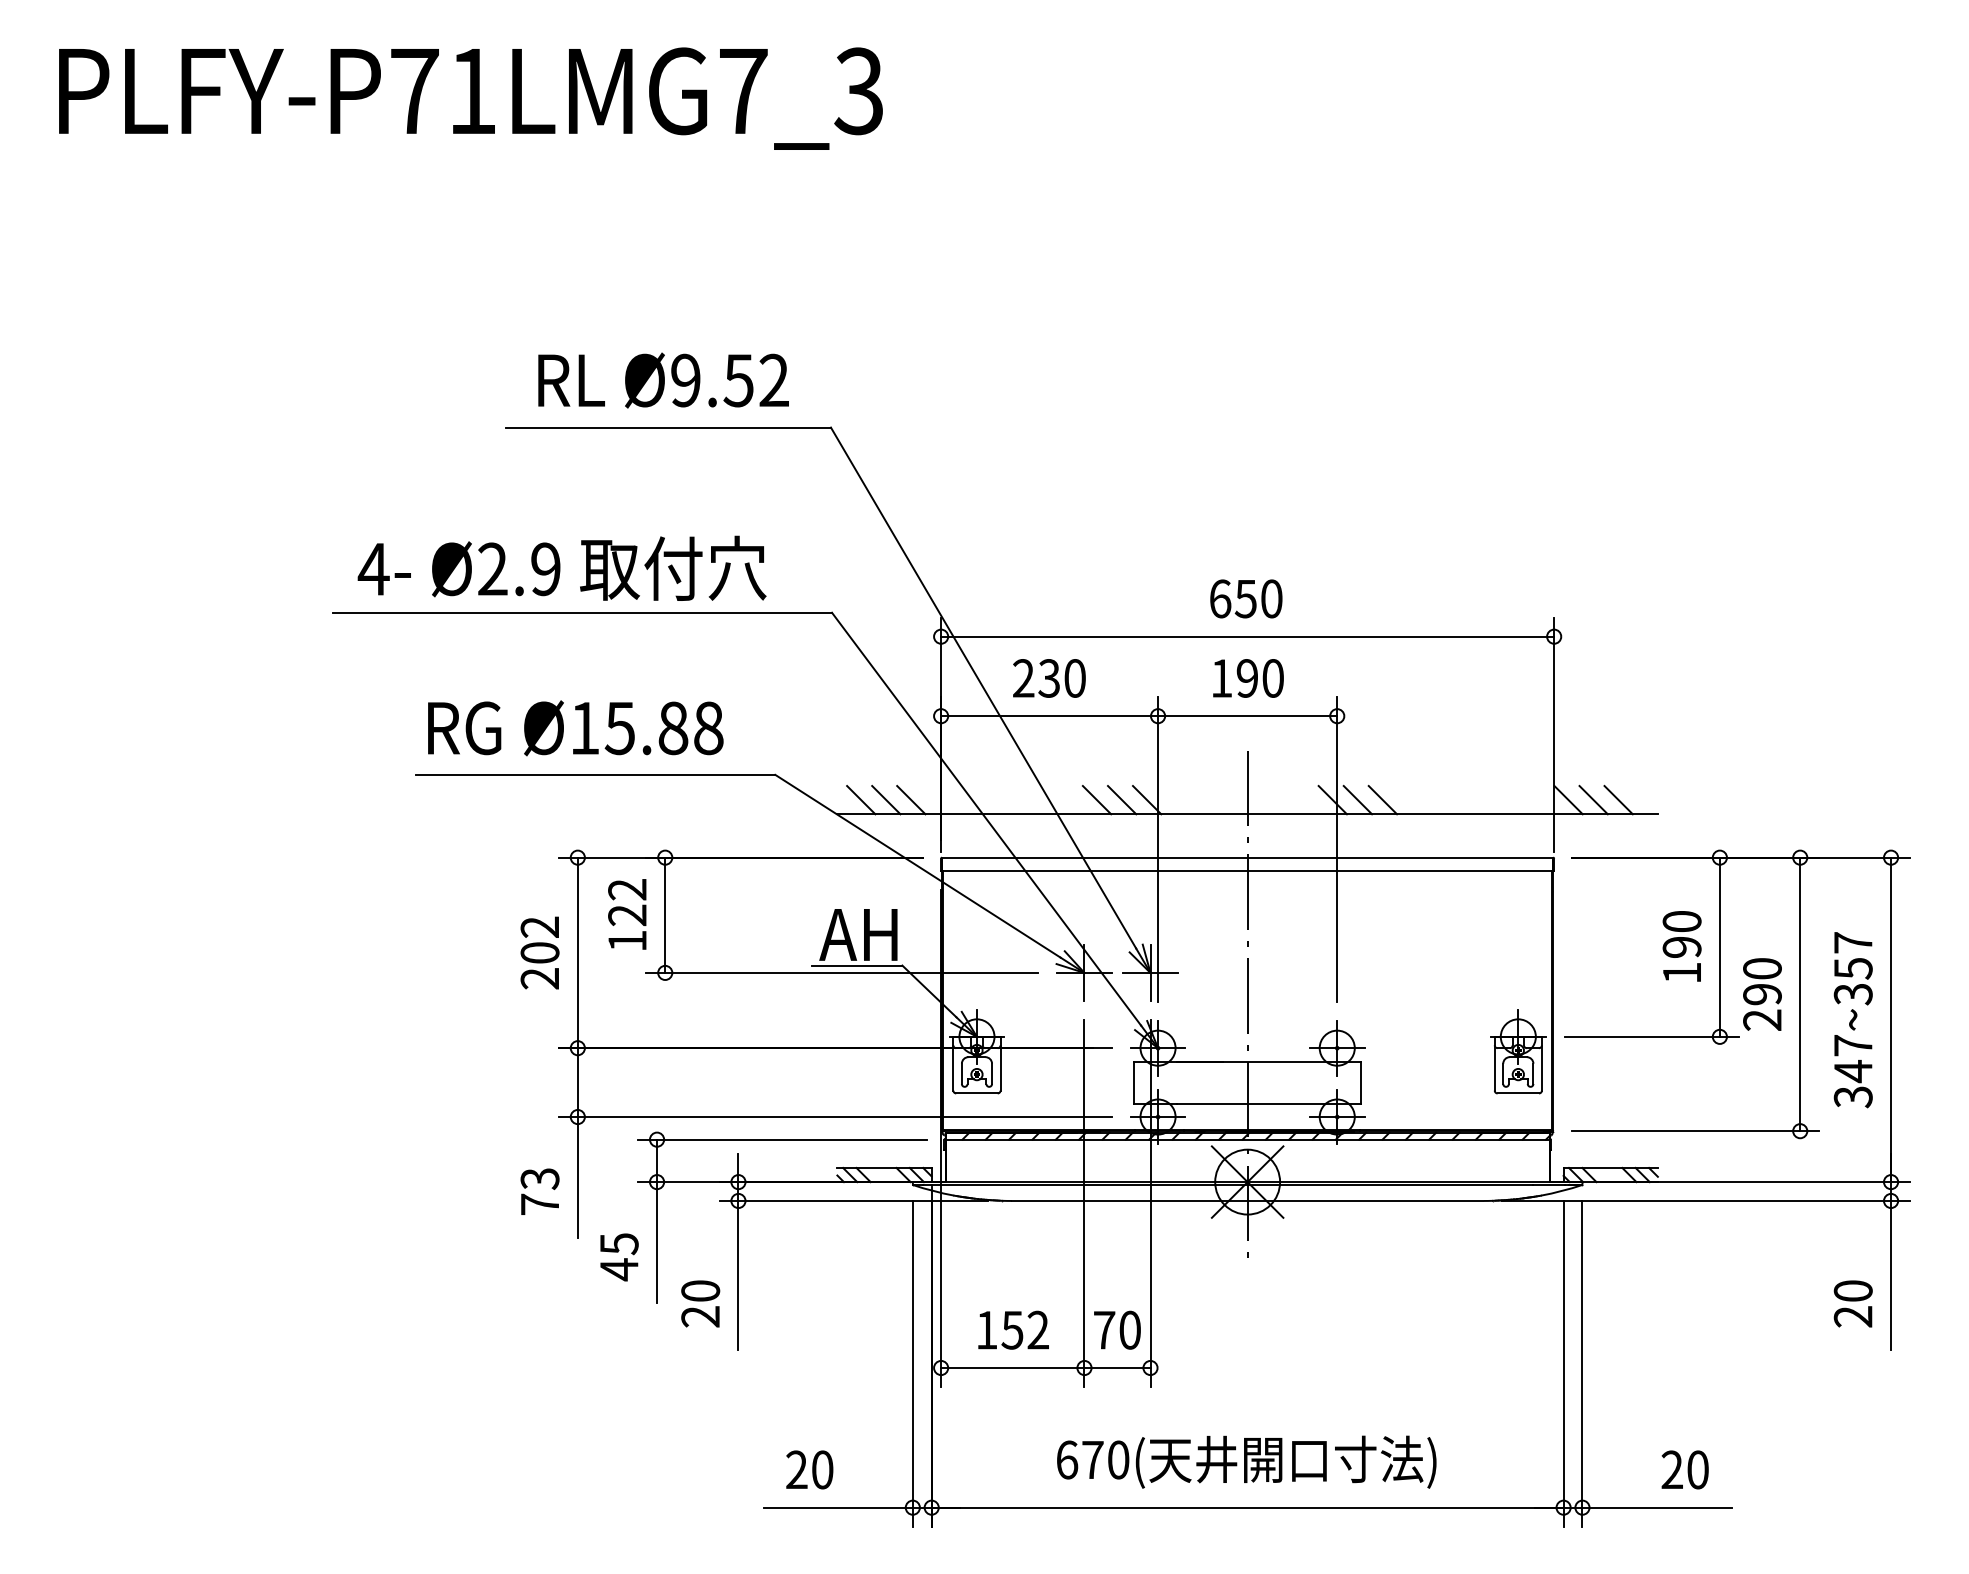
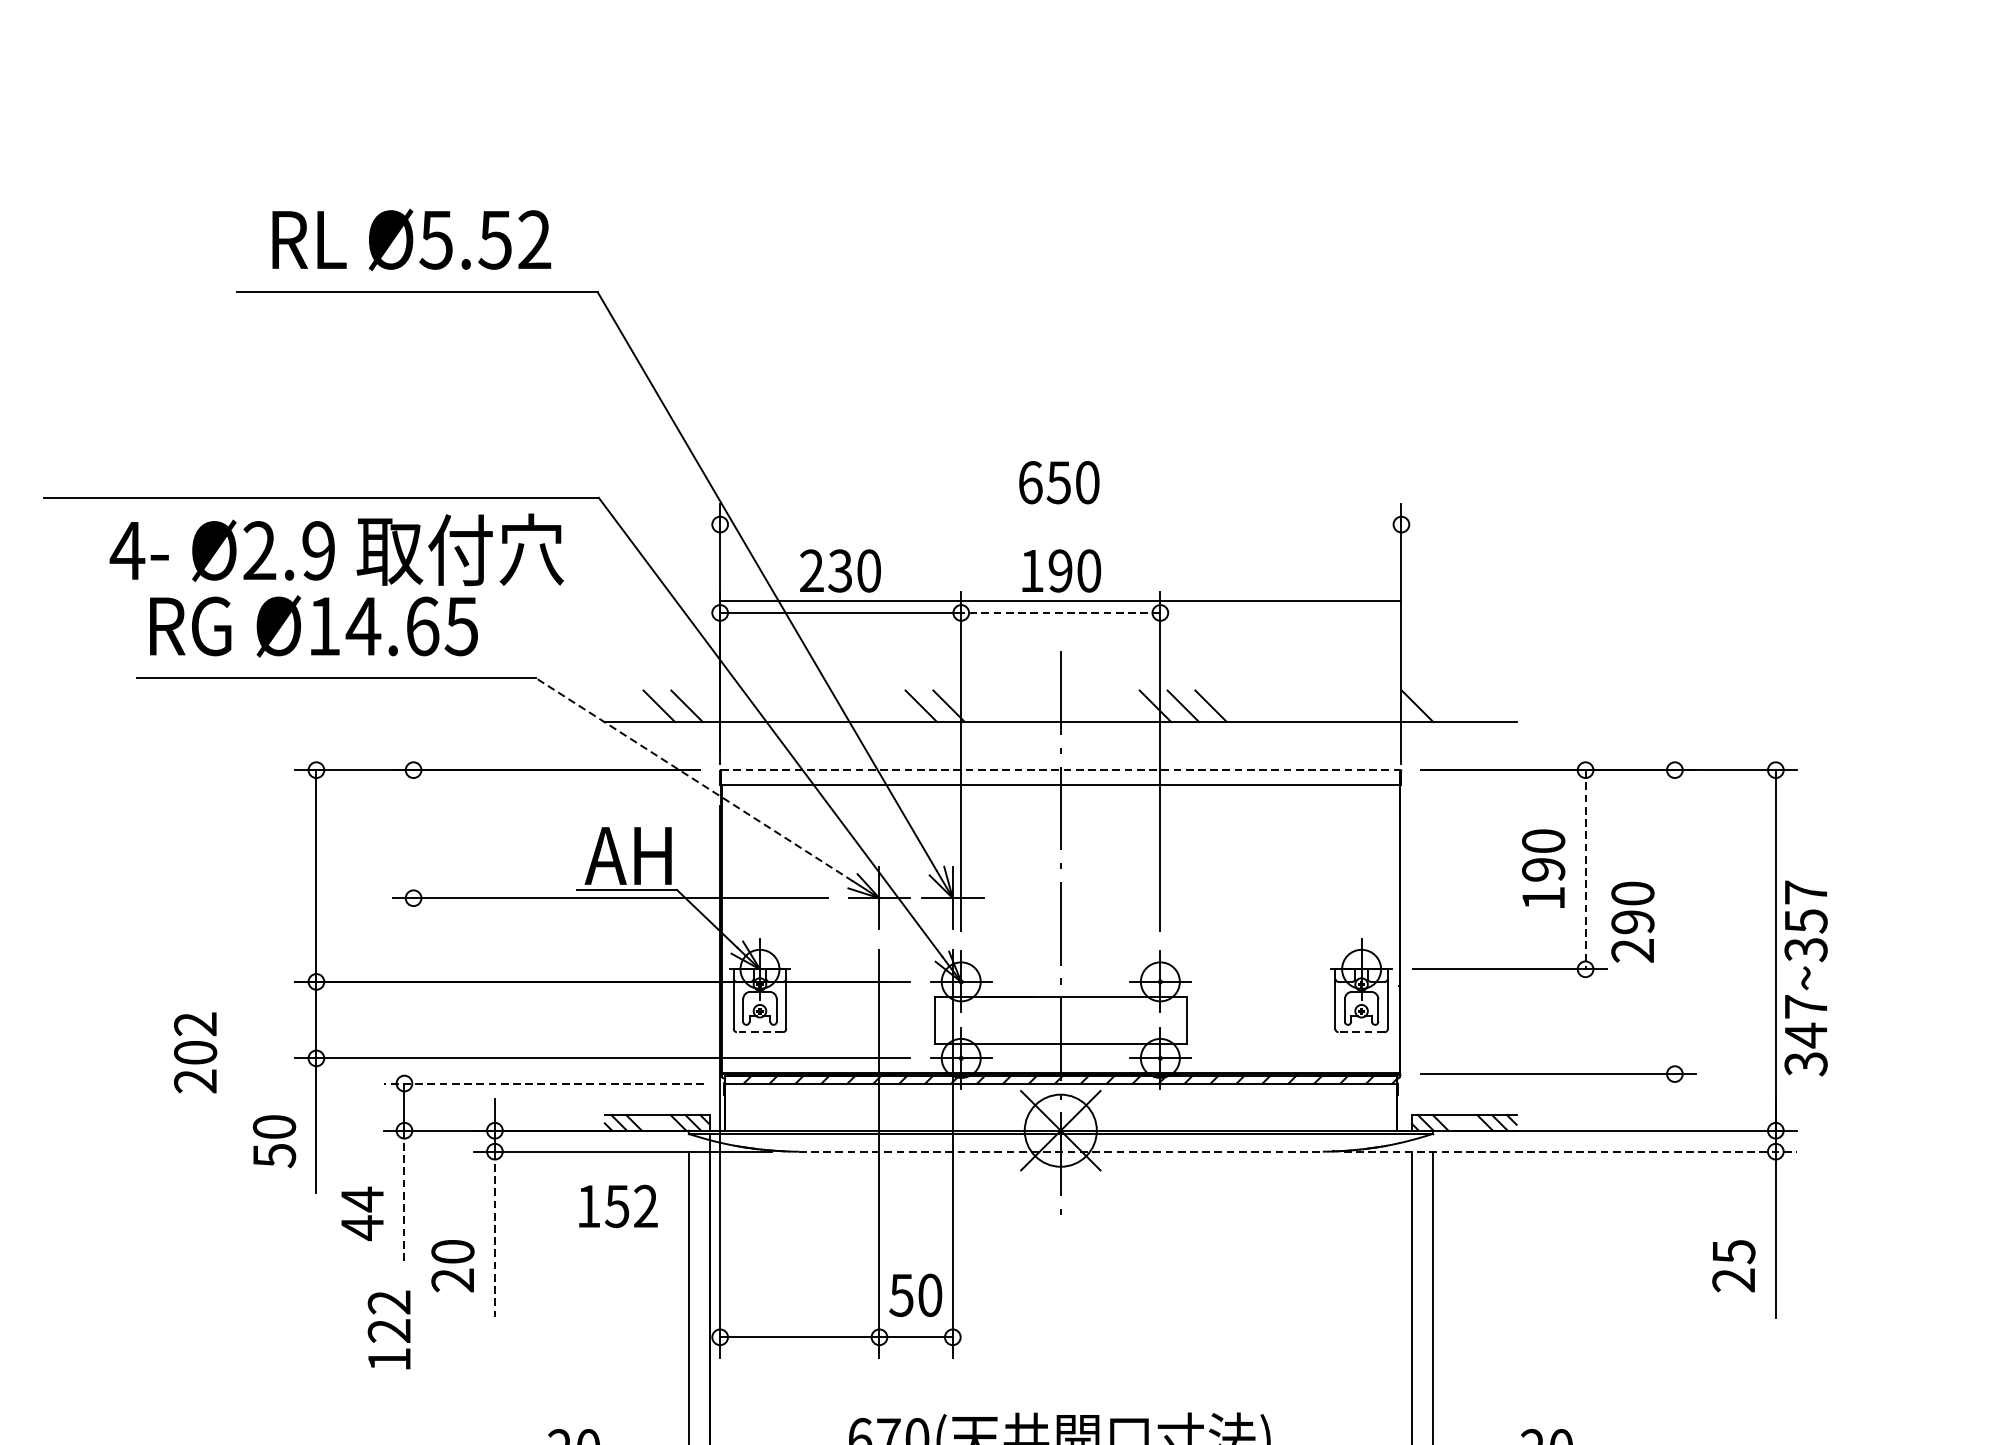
text: (685, 380) -> (436, 239), Ø9.52 -> Ø5.52
text: (561, 567) -> (336, 548), moved
line: (1247, 636) -> (1060, 601), moved
line: (1247, 716) -> (1060, 613), solid -> dashed
text: (663, 728) -> (411, 626), Ø15.88 -> Ø14.65
line: (861, 800) -> (631, 706), removed
line: (1096, 800) -> (892, 706), removed
line: (1593, 800) -> (1445, 706), removed
line: (1618, 800) -> (1472, 706), removed
line: (1247, 857) -> (1060, 769), solid -> dashed
line: (917, 865) -> (693, 778), solid -> dashed
text: (627, 914) -> (389, 1330), moved
line: (665, 914) -> (413, 833), removed
line: (1719, 947) -> (1585, 869), solid -> dashed
text: (539, 952) -> (194, 1052), moved
line: (1800, 994) -> (1675, 922), removed
text: (1852, 1020) -> (1805, 978), moved
line: (976, 1093) -> (759, 1032), solid -> dashed
line: (1518, 1093) -> (1361, 1032), solid -> dashed
line: (781, 1139) -> (542, 1083), solid -> dashed
text: (539, 1191) -> (273, 1141), 73 -> 50
line: (1247, 1200) -> (1060, 1151), solid -> dashed
line: (1706, 1200) -> (1570, 1151), solid -> dashed
line: (657, 1242) -> (404, 1197), solid -> dashed
text: (619, 1243) -> (362, 1198), 45 -> 44
line: (738, 1275) -> (494, 1234), solid -> dashed
text: (1852, 1291) -> (1732, 1252), 20 -> 25
text: (1013, 1329) -> (618, 1205), moved
text: (1104, 1330) -> (901, 1295), 70 -> 50

